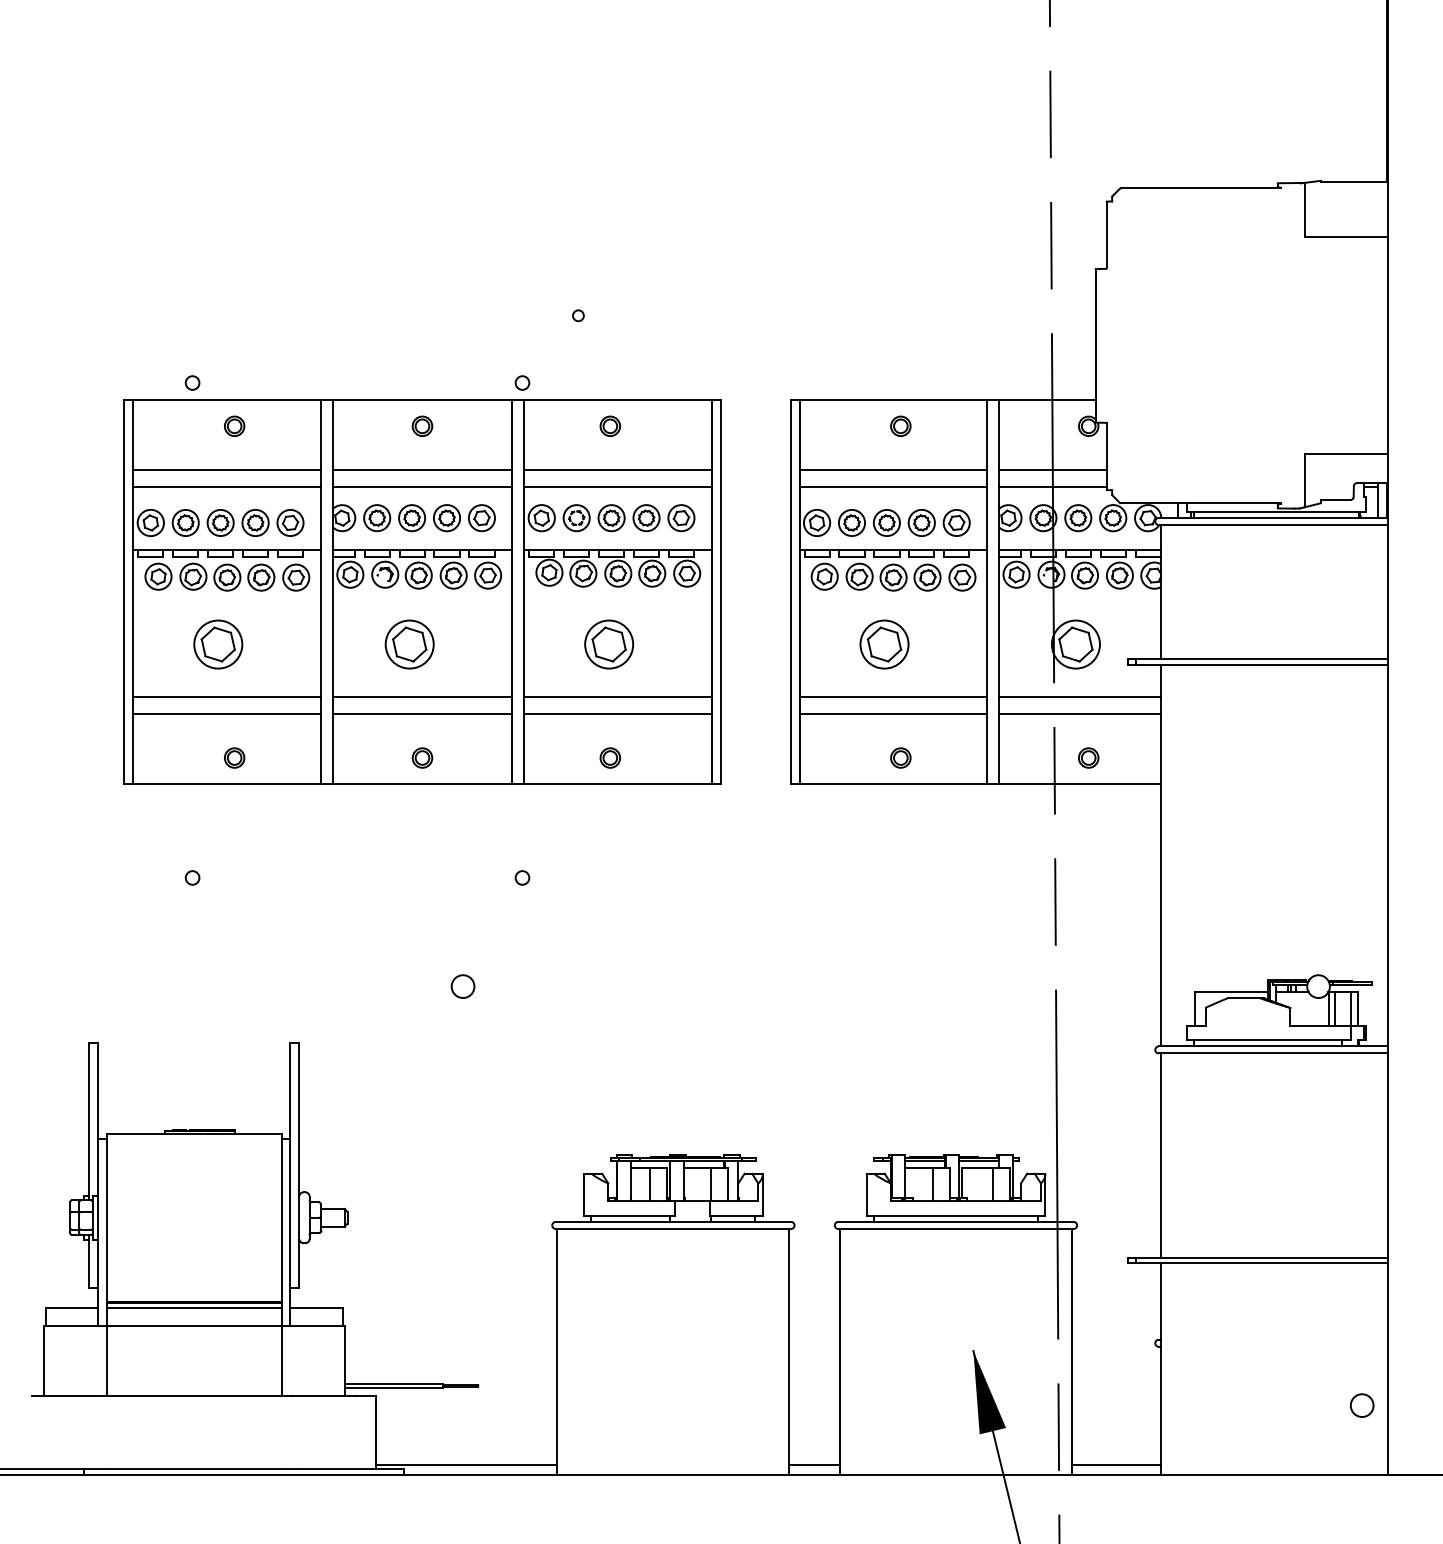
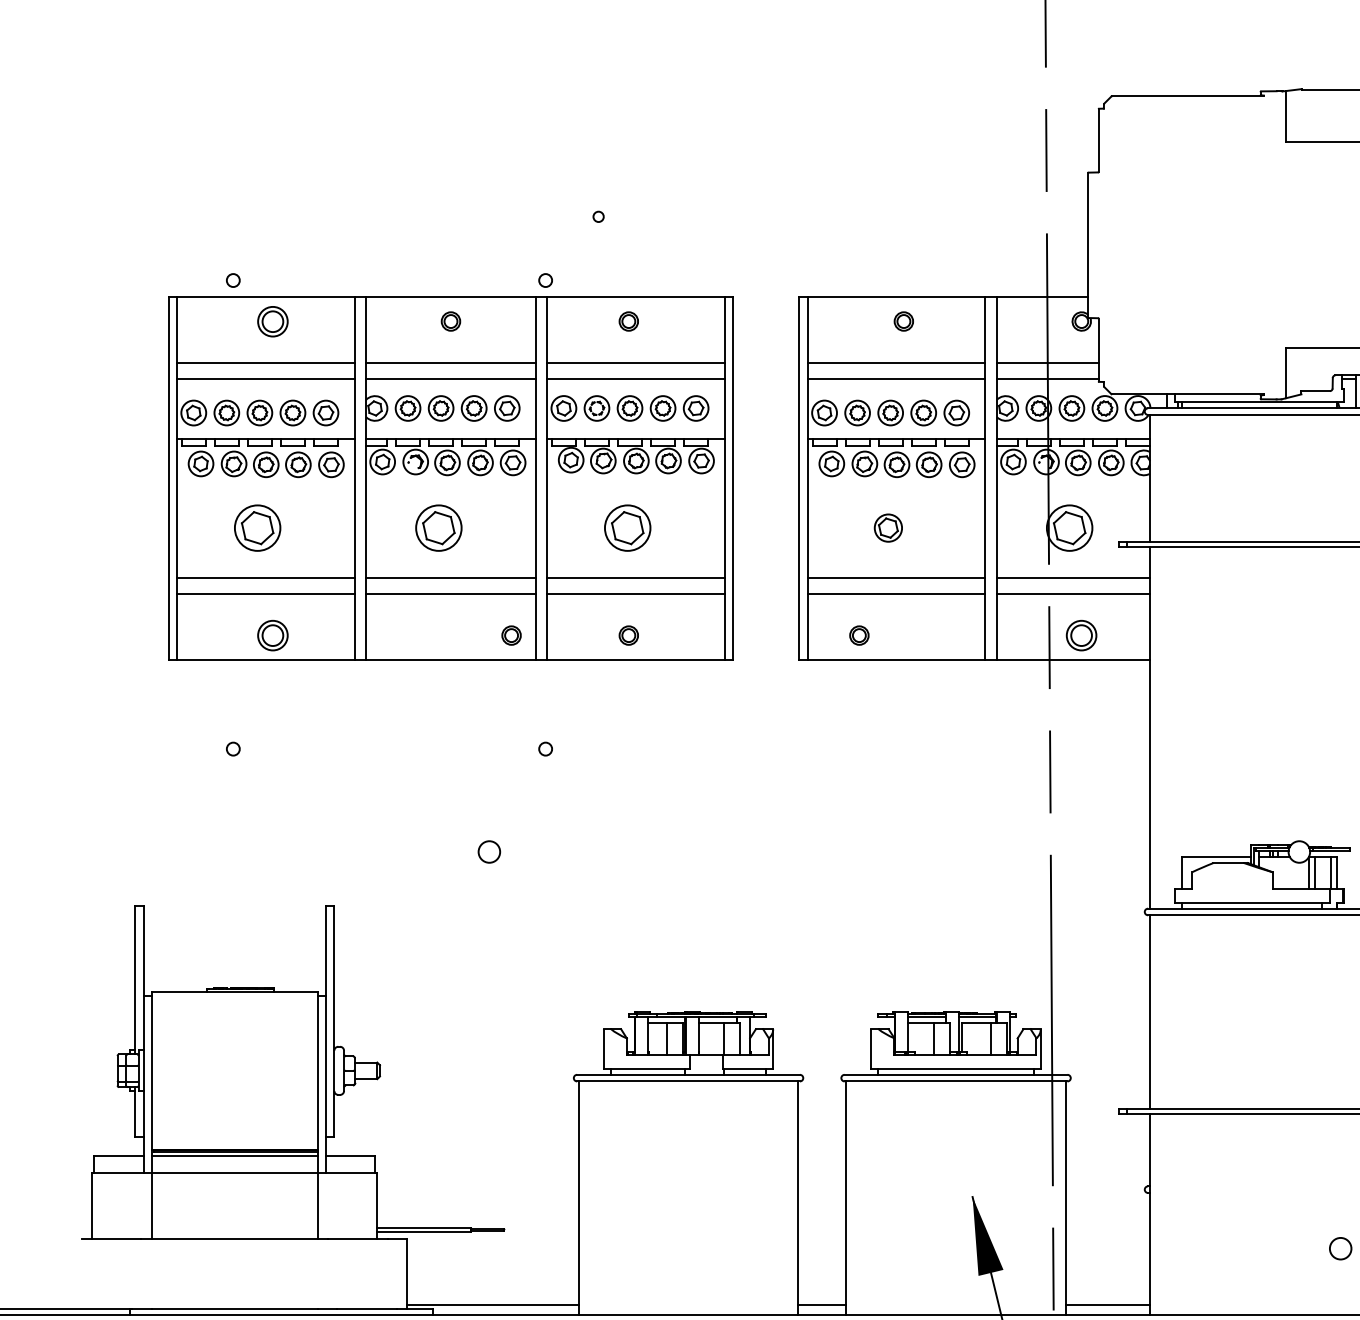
part: (234, 425) -> (272, 320), size x1.6
part: (884, 644) -> (888, 528), size x0.6
part: (234, 757) -> (272, 635), size x1.6
part: (422, 757) -> (511, 635), moved
part: (900, 757) -> (859, 635), moved
part: (1088, 757) -> (1081, 635), size x1.6

